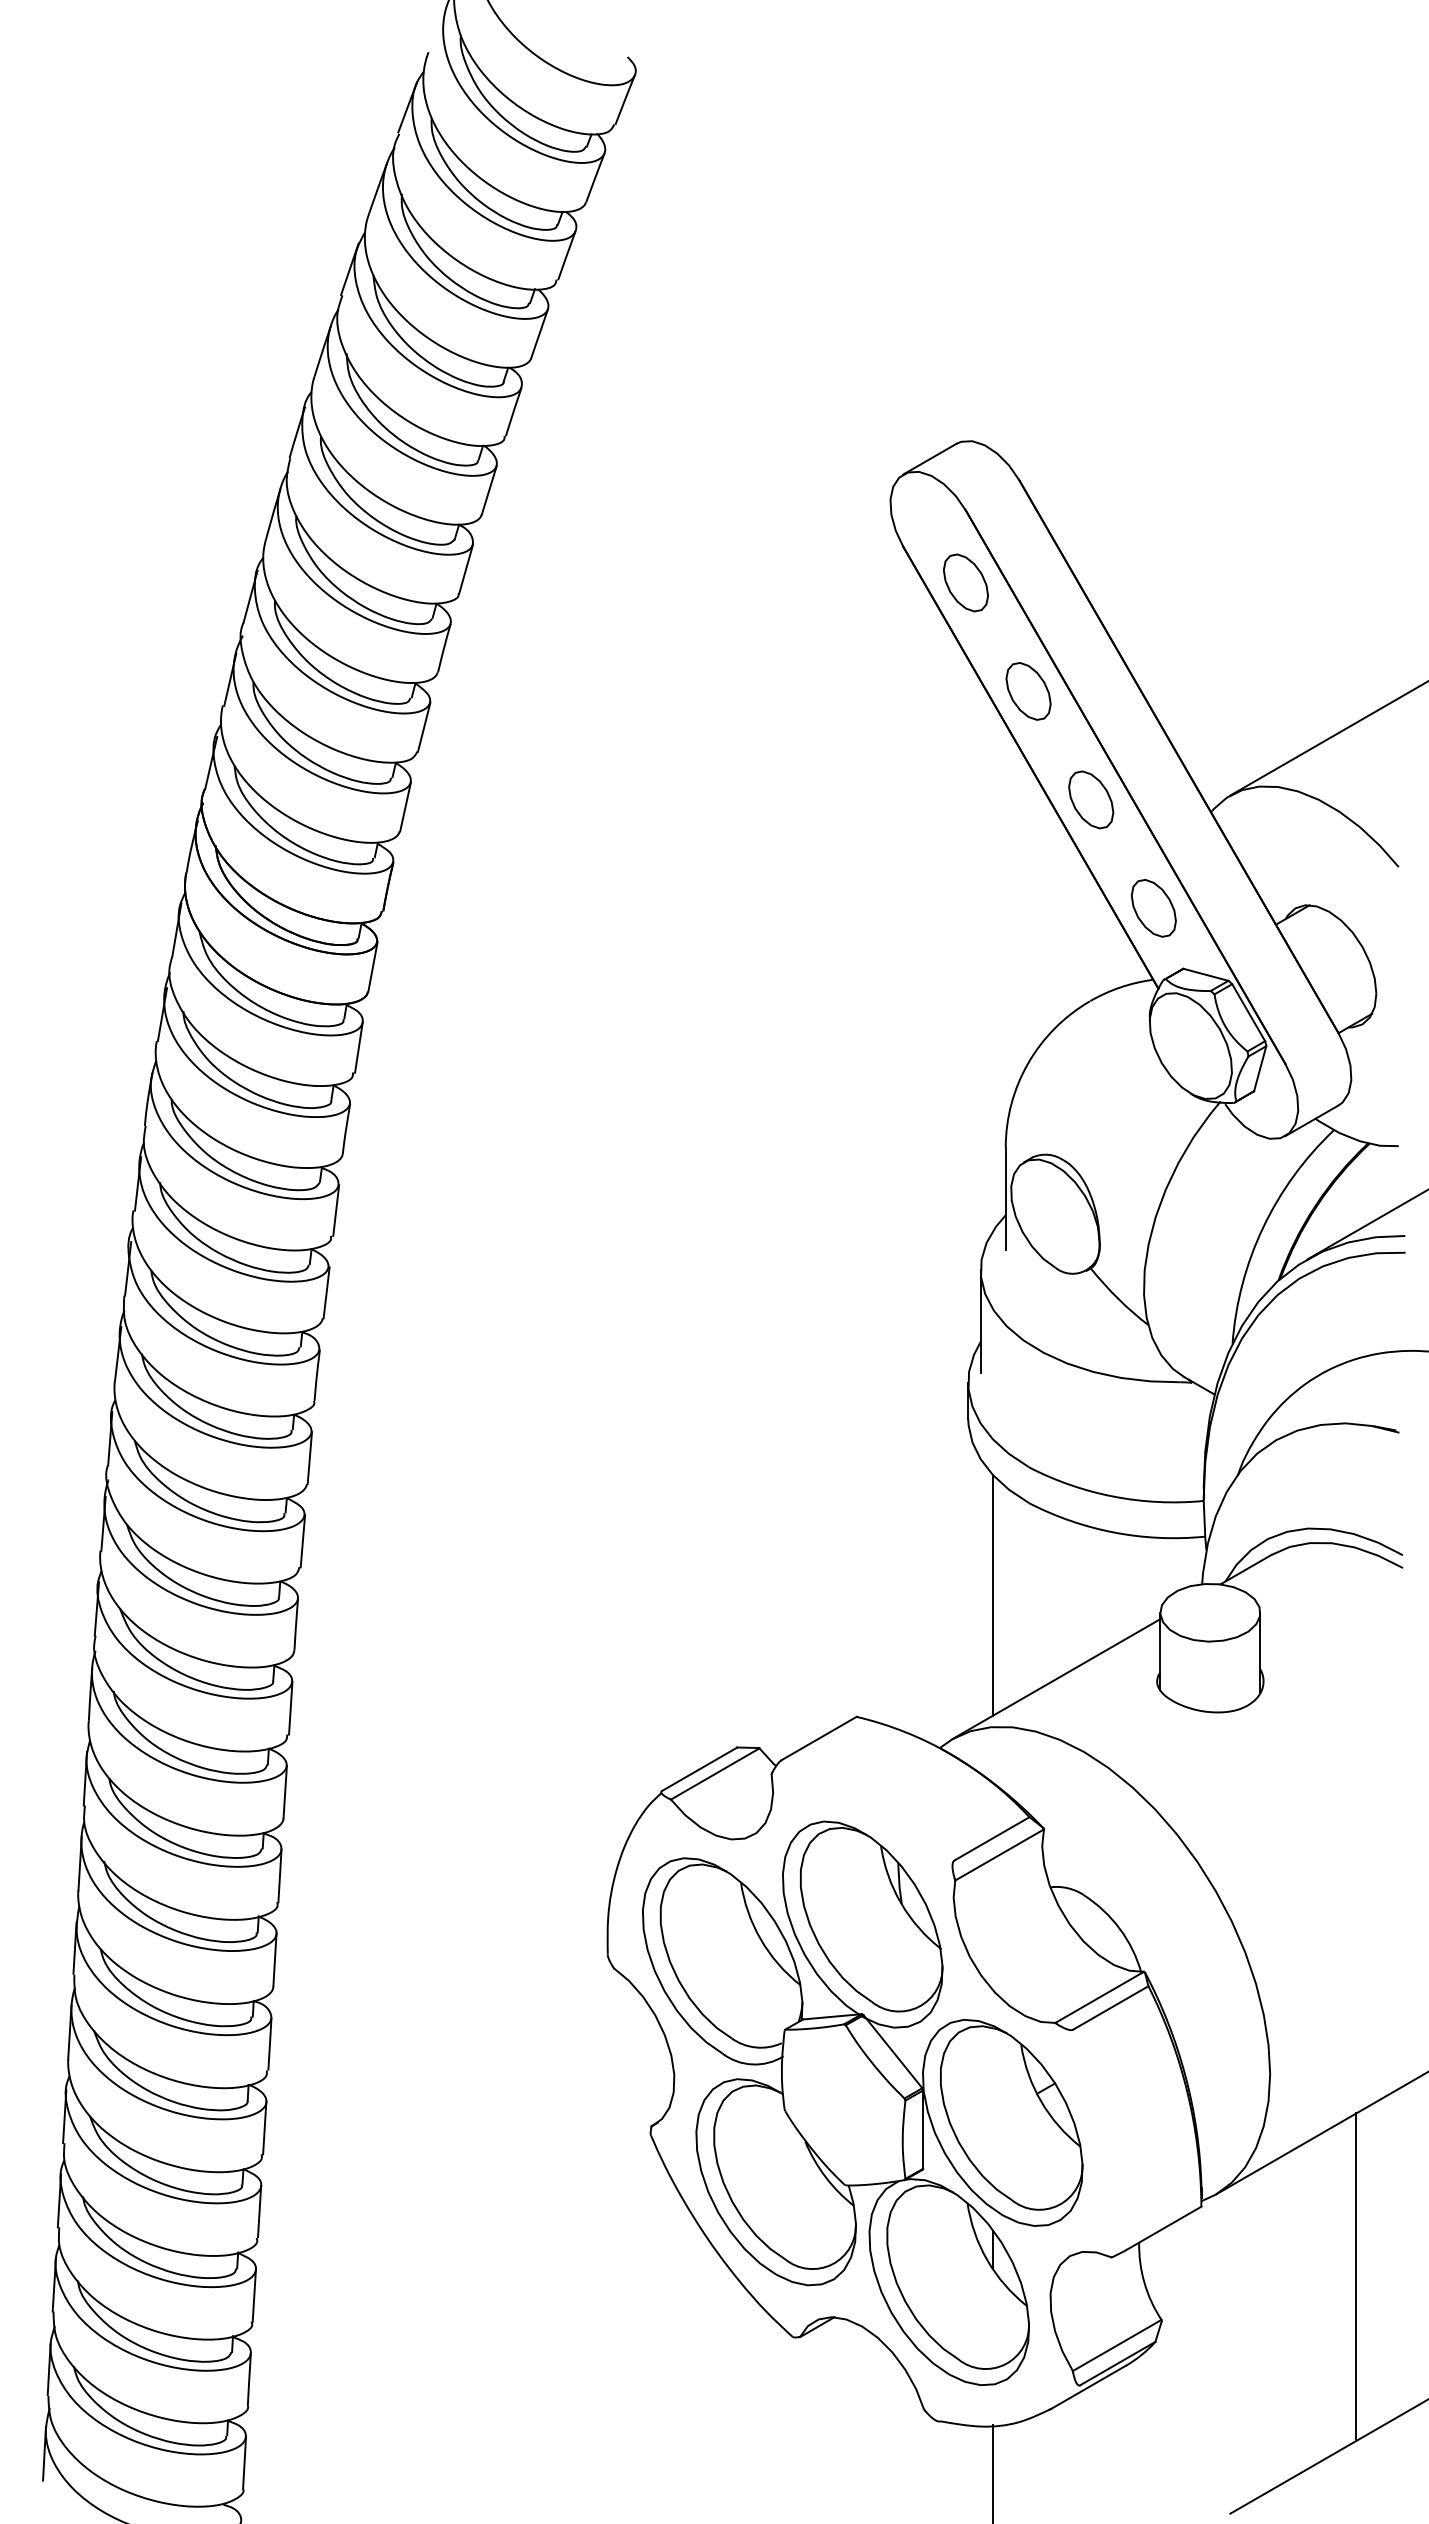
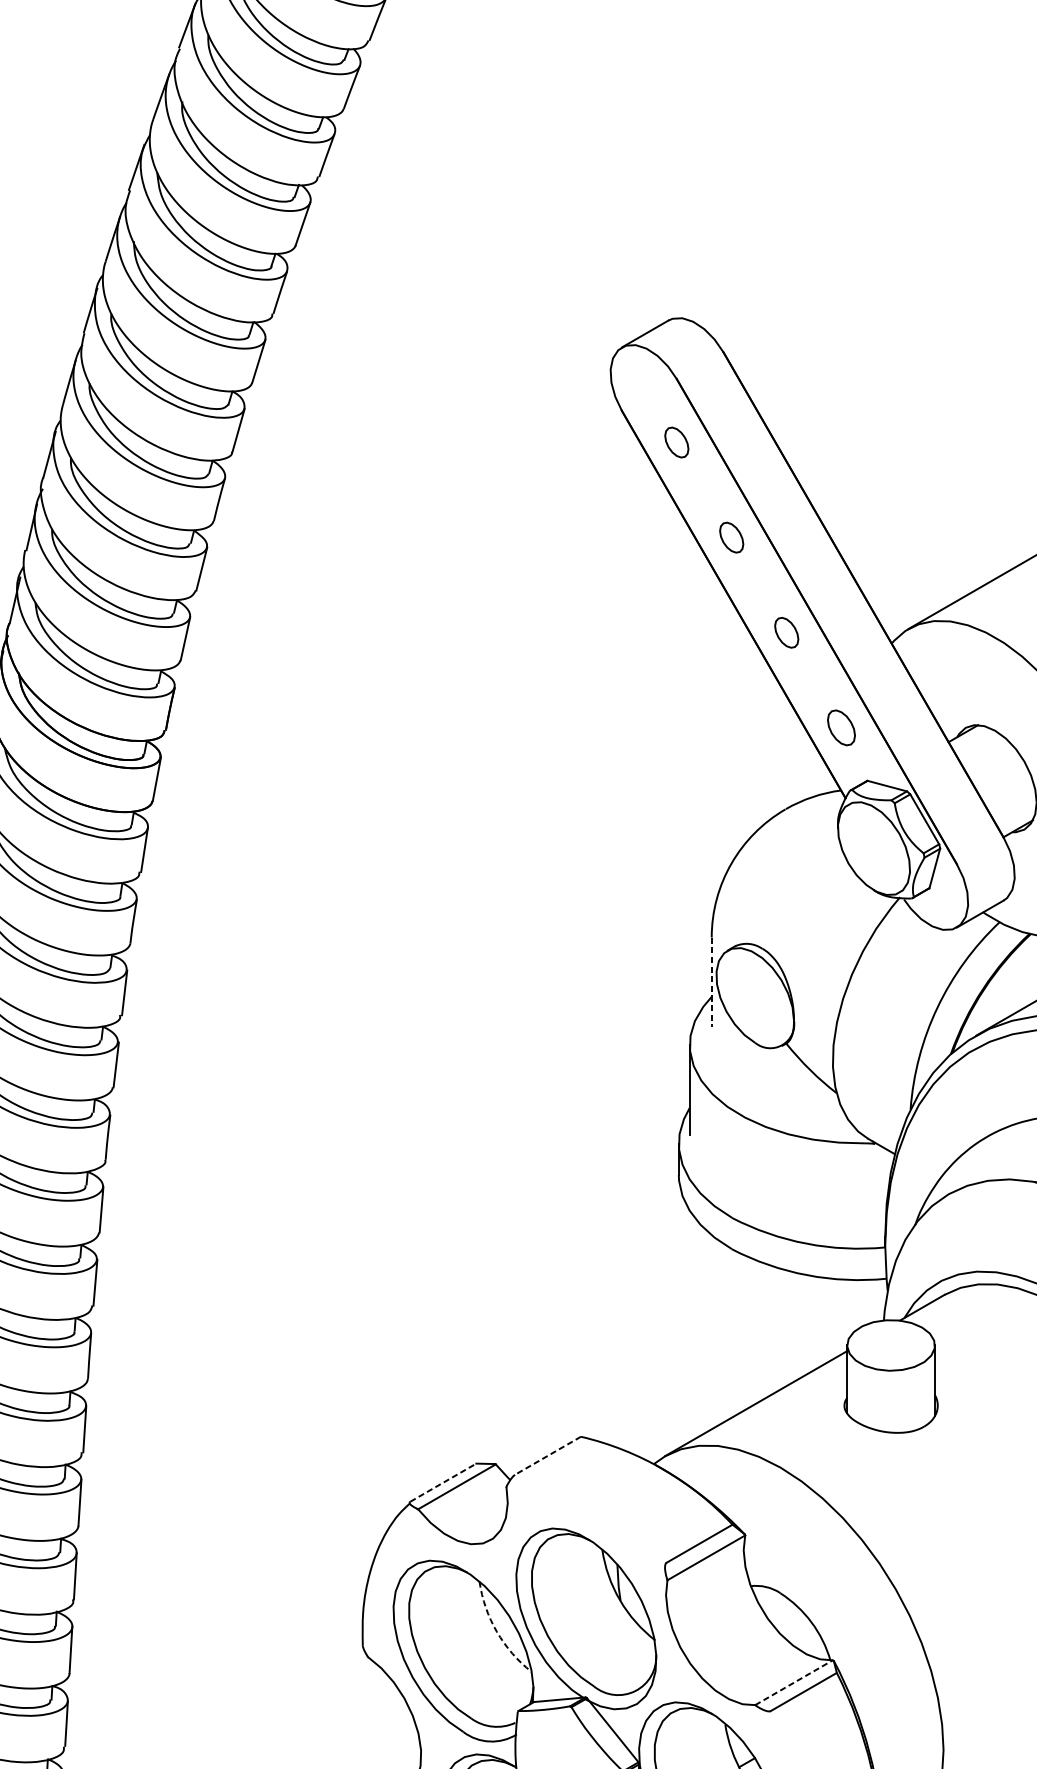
part: (965, 582) -> (676, 442), size x0.6
part: (1028, 691) -> (731, 537), size x0.6
part: (1091, 799) -> (786, 632), size x0.6
part: (1153, 908) -> (841, 727), size x0.7
line: (1005, 1199) -> (711, 983), solid -> dashed
line: (993, 1595) -> (700, 1330), removed
line: (818, 1738) -> (547, 1455), solid -> dashed
line: (700, 1769) -> (444, 1482), solid -> dashed
arc: (760, 1939) -> (496, 1631), solid -> dashed
line: (1100, 1997) -> (794, 1682), solid -> dashed

